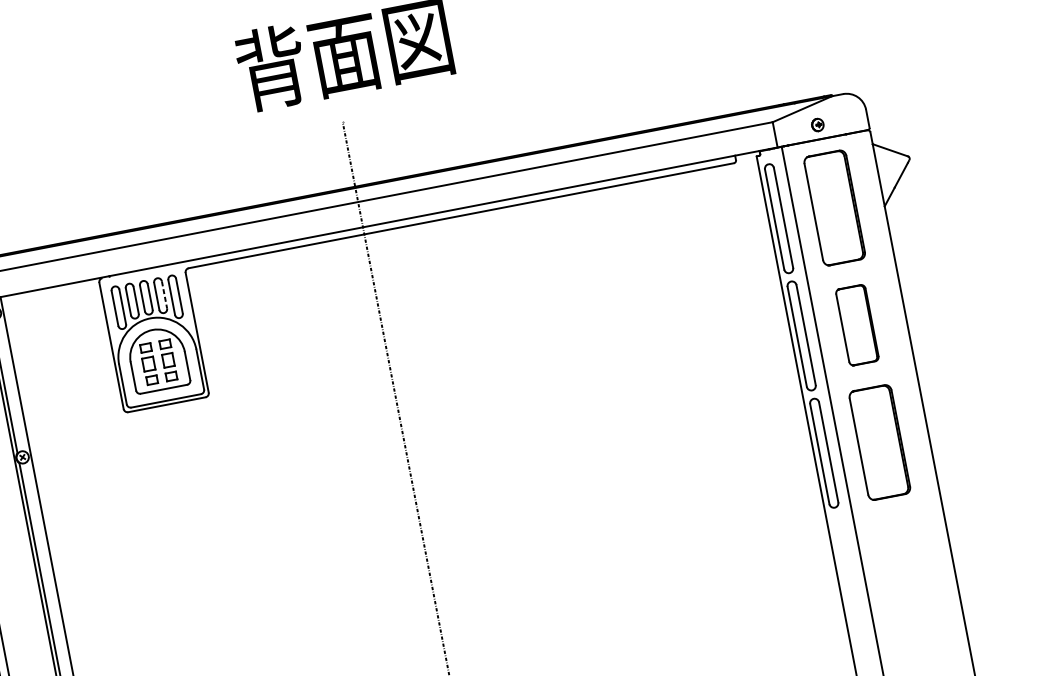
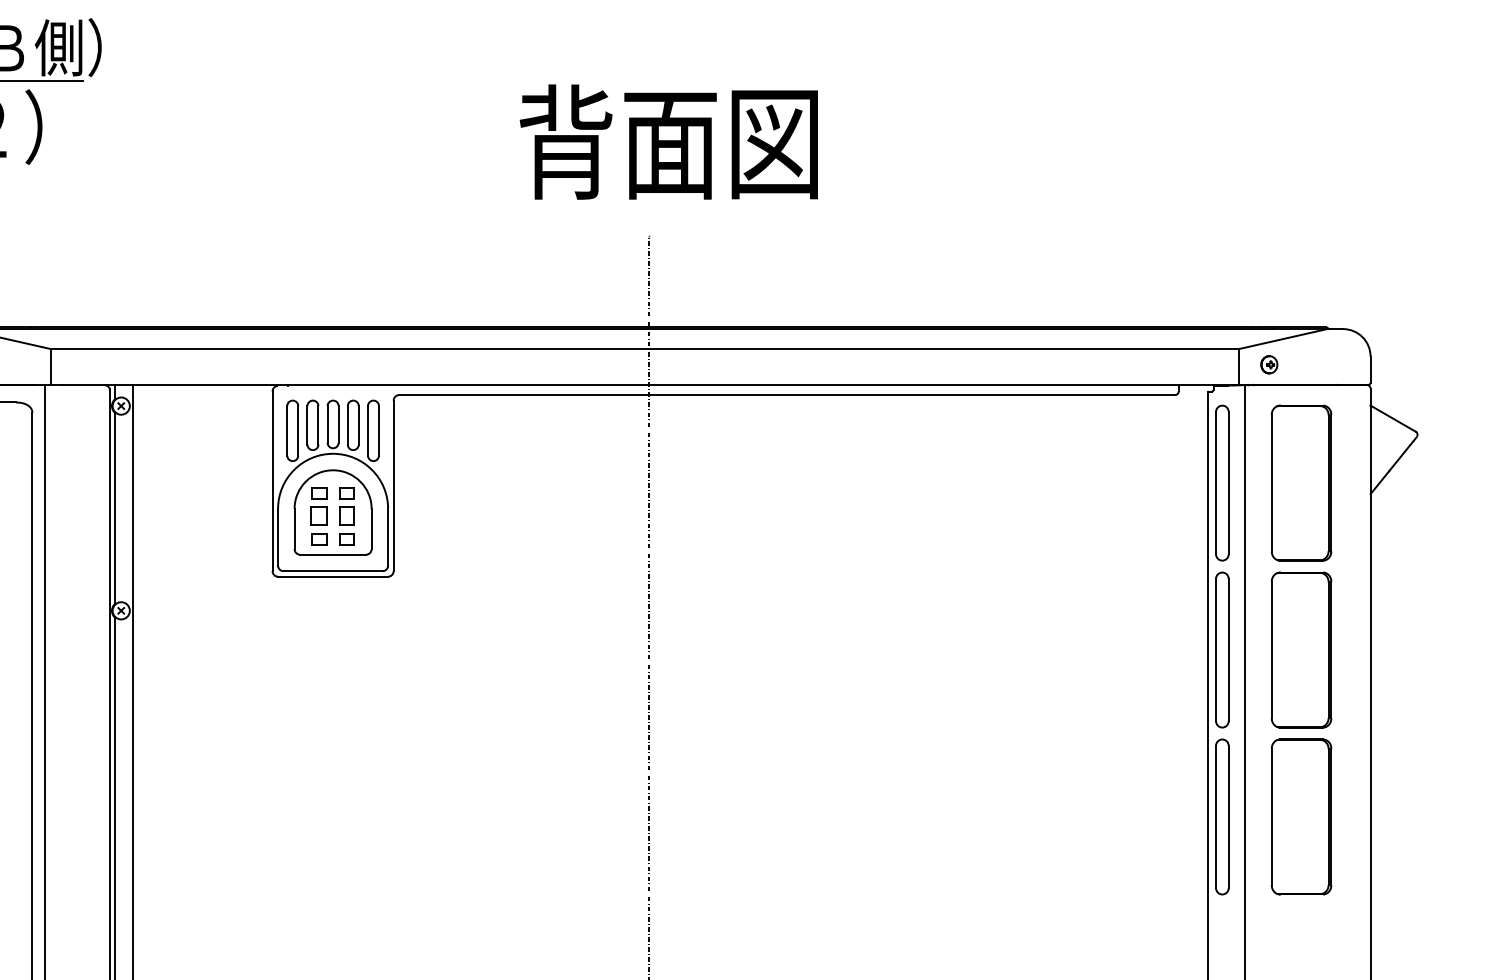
part: (817, 124) -> (1269, 364), moved
line: (164, 295) -> (358, 425), dashed -> solid
part: (857, 324) -> (1301, 649), size x1.43

